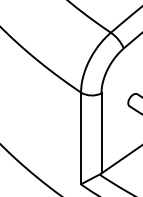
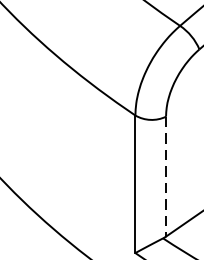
line: (101, 133) -> (166, 176), solid -> dashed

